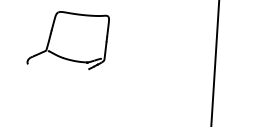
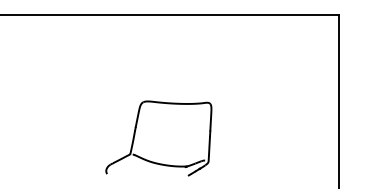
part: (51, 36) -> (135, 135), moved

